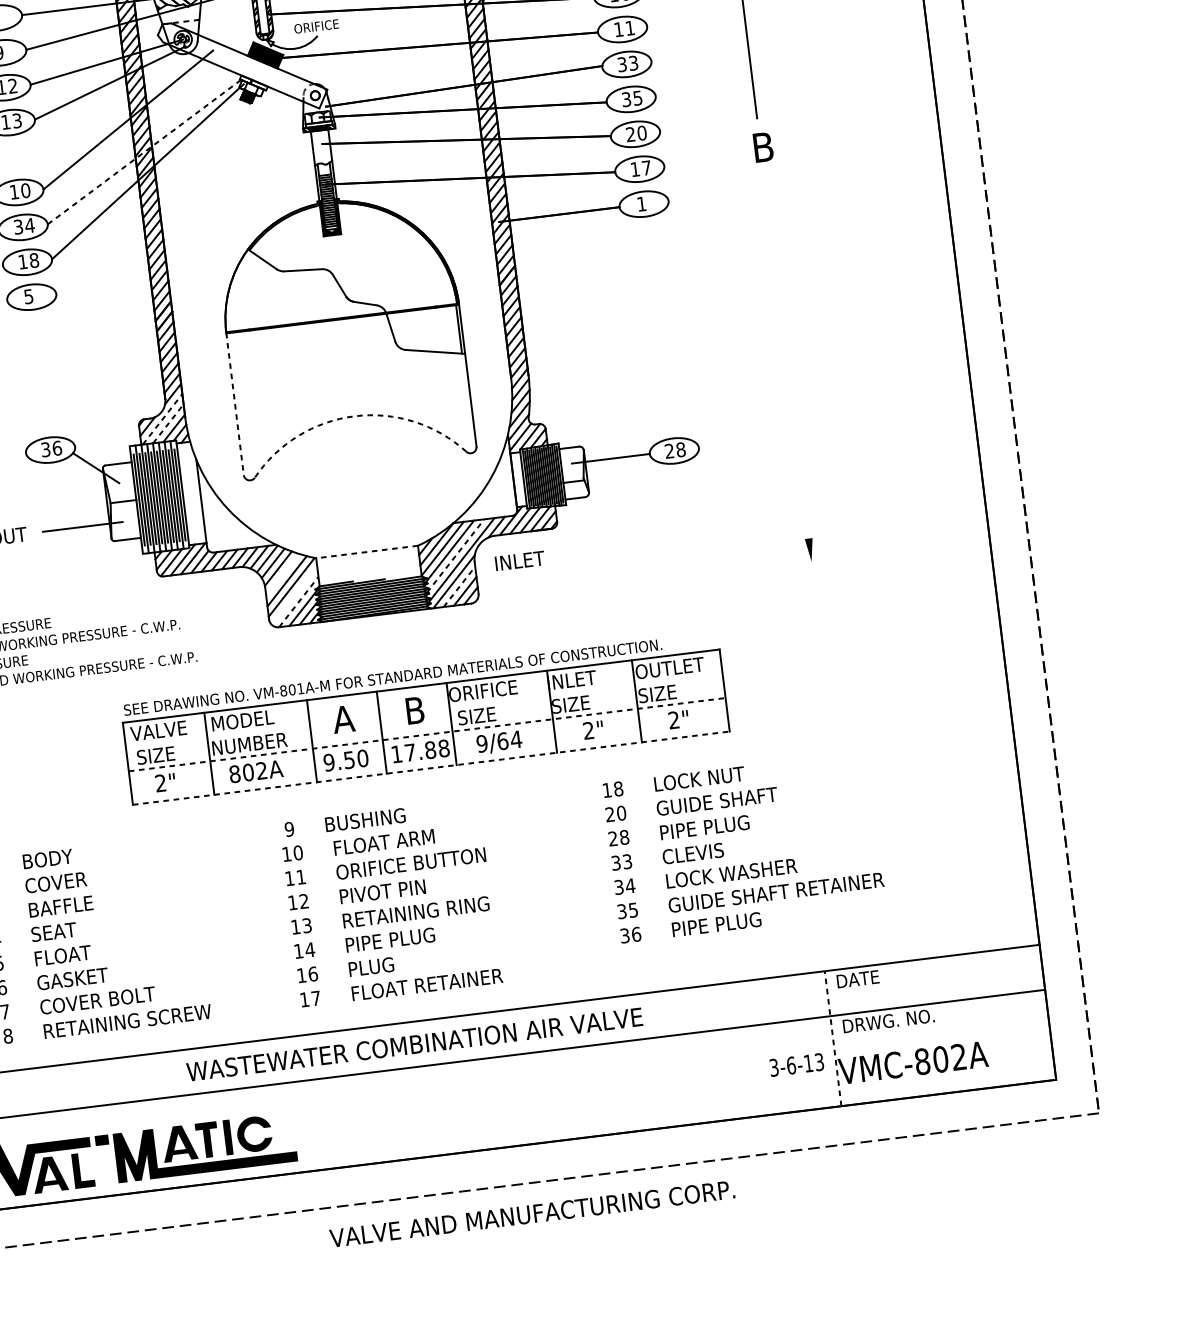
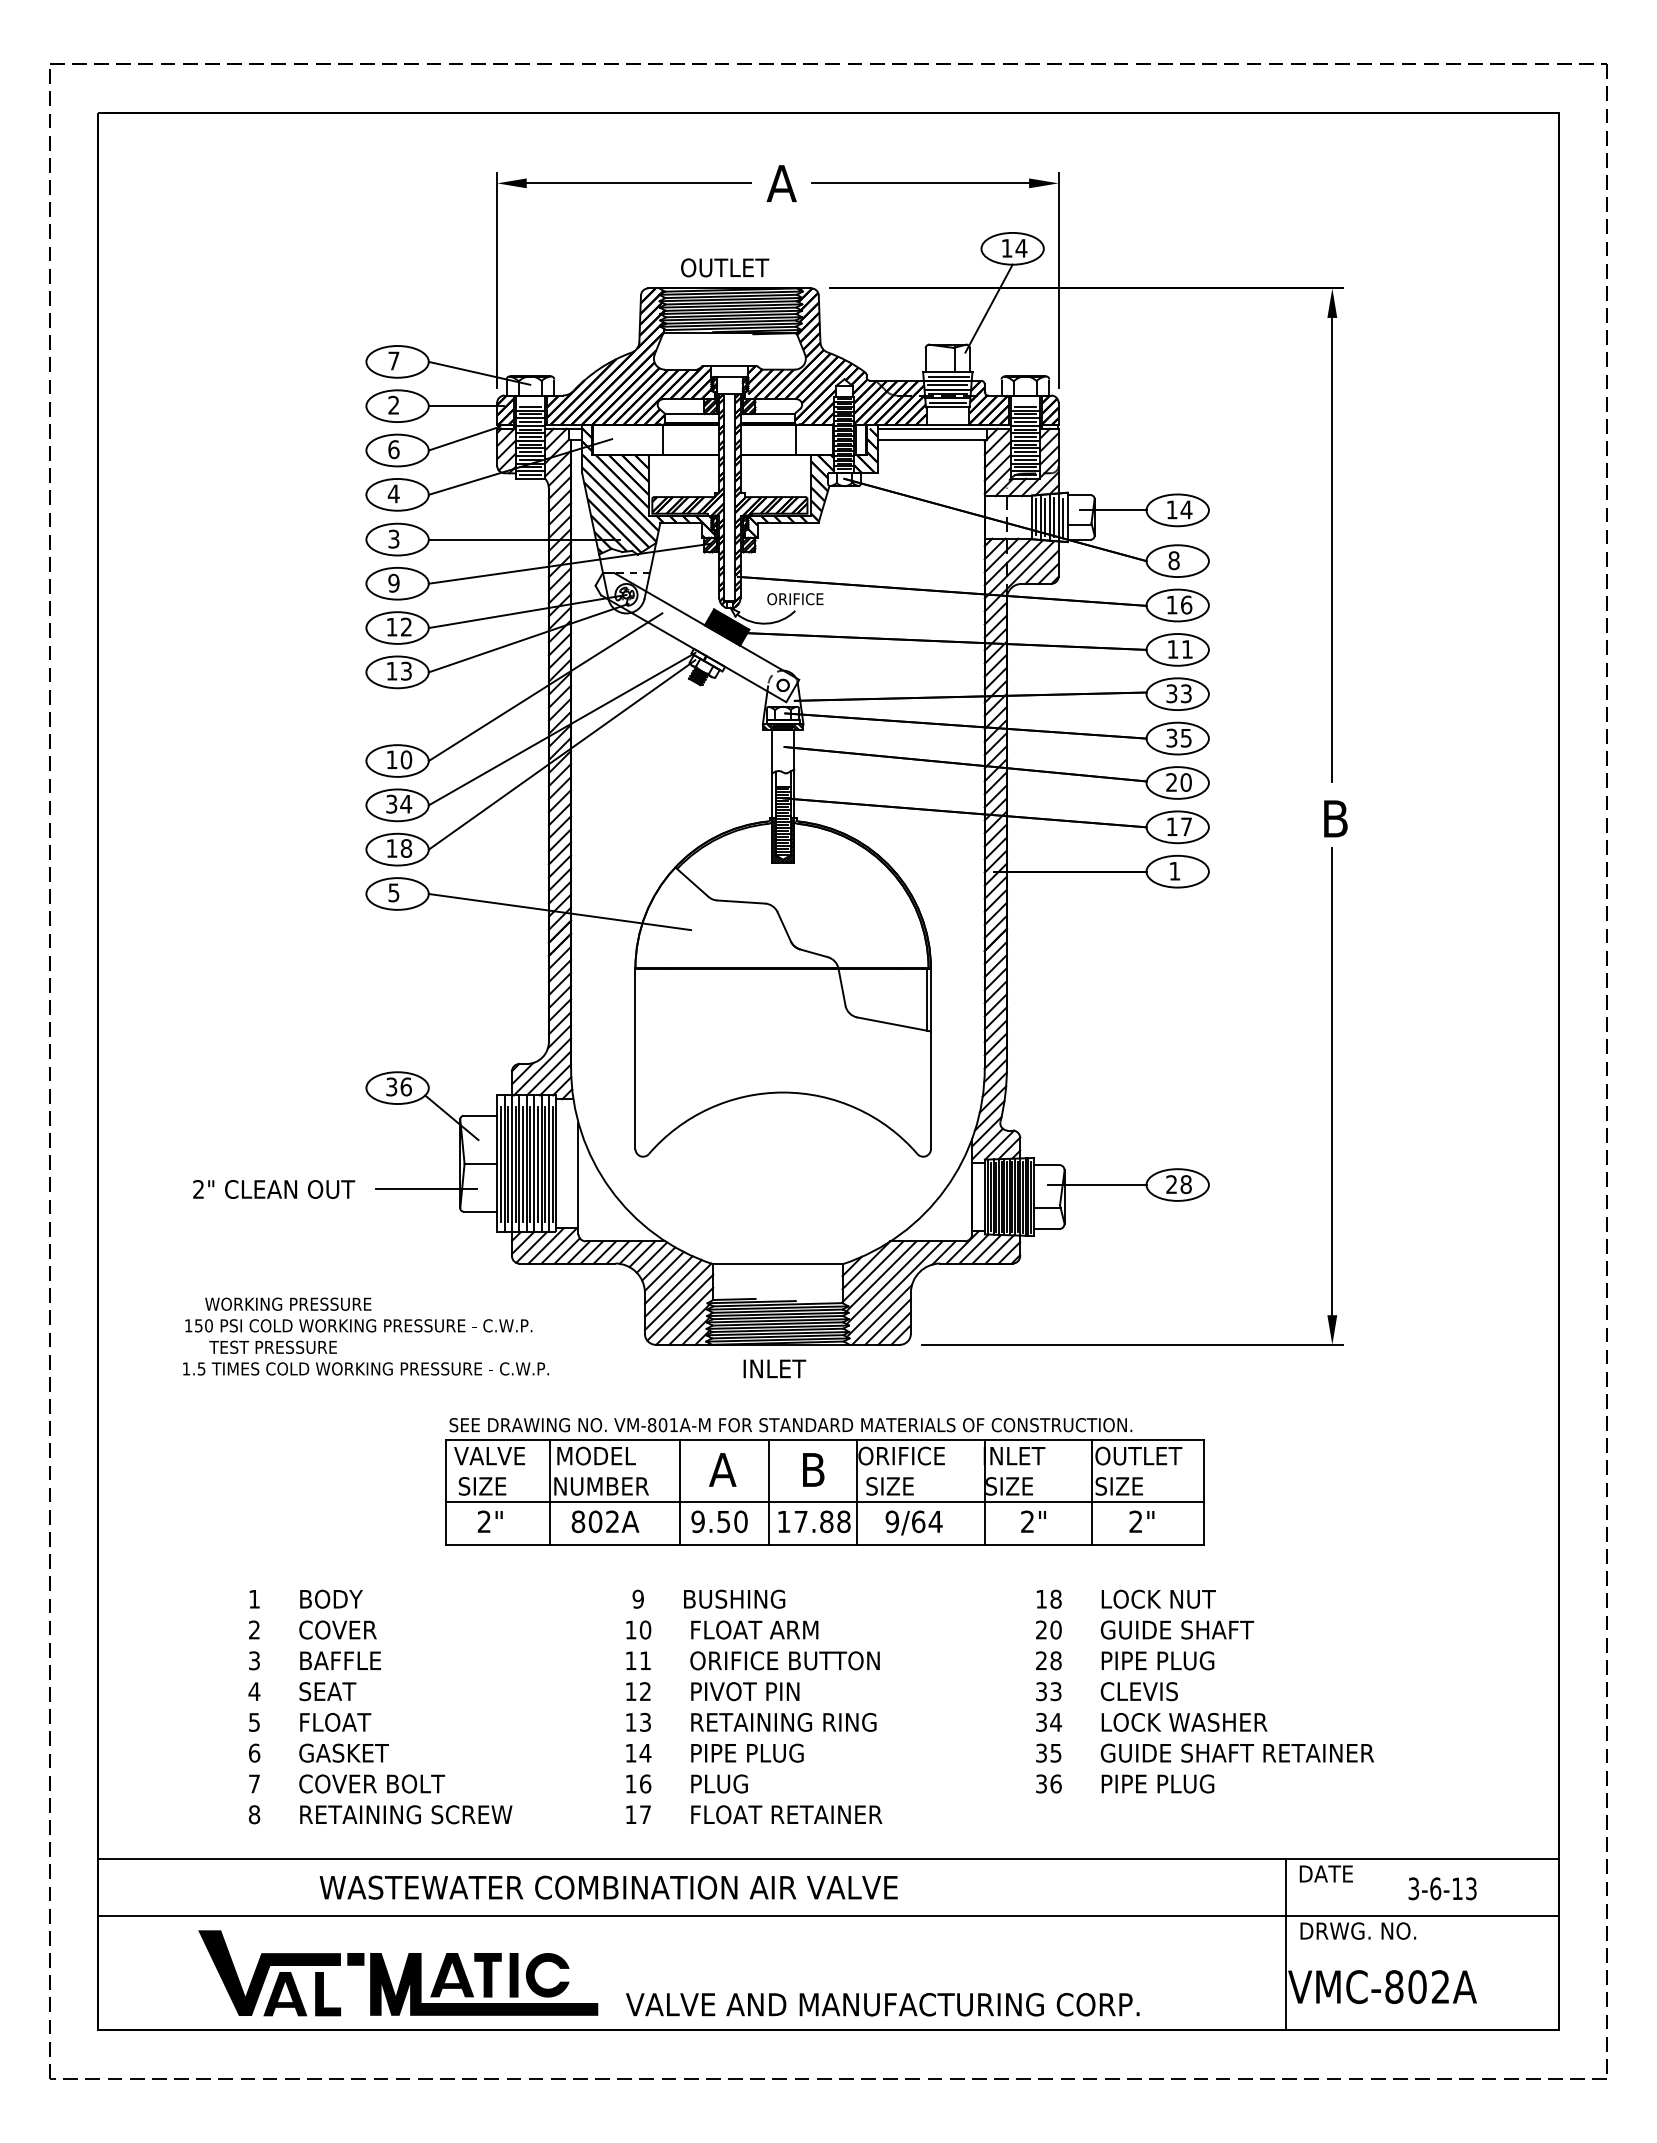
line: (145, 151) -> (562, 729), dashed -> solid
line: (161, 296) -> (559, 912), added
line: (786, 354) -> (1332, 1081), added
line: (235, 404) -> (635, 1059), dashed -> solid
arc: (354, 416) -> (783, 1092), dashed -> solid
line: (162, 419) -> (542, 1066), dashed -> solid
line: (168, 423) -> (549, 1073), dashed -> solid
line: (366, 552) -> (777, 1264), dashed -> solid
line: (455, 555) -> (888, 1282), dashed -> solid
text: (519, 560) -> (774, 1368), moved
line: (282, 574) -> (668, 1279), added
line: (654, 580) -> (1132, 1344), added
line: (459, 586) -> (888, 1321), dashed -> solid
line: (294, 595) -> (680, 1307), added
line: (299, 601) -> (685, 1315), dashed -> solid
line: (427, 734) -> (825, 1501), dashed -> solid
line: (431, 768) -> (825, 1544), dashed -> solid
line: (833, 1038) -> (1286, 1944), dashed -> solid
text: (414, 1044) -> (608, 1887), moved
text: (796, 1064) -> (1442, 1888), moved
text: (532, 1213) -> (882, 2004), moved

